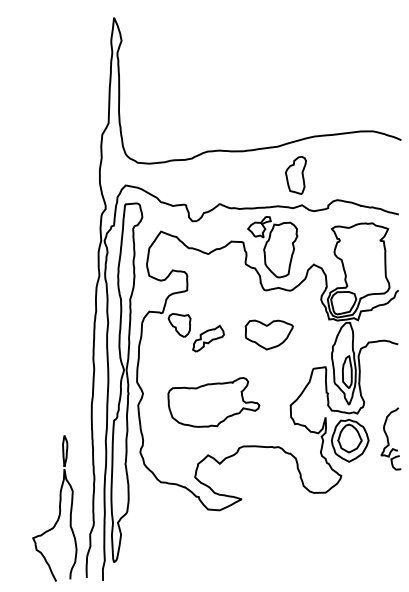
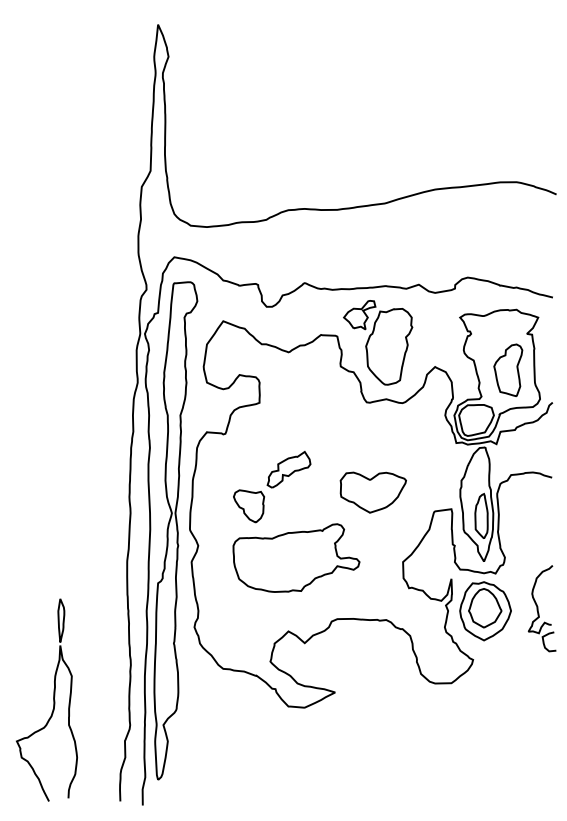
part: (296, 174) -> (508, 369), moved
part: (179, 325) -> (248, 506), moved
part: (268, 334) -> (372, 492), moved
part: (59, 508) -> (53, 699), moved

